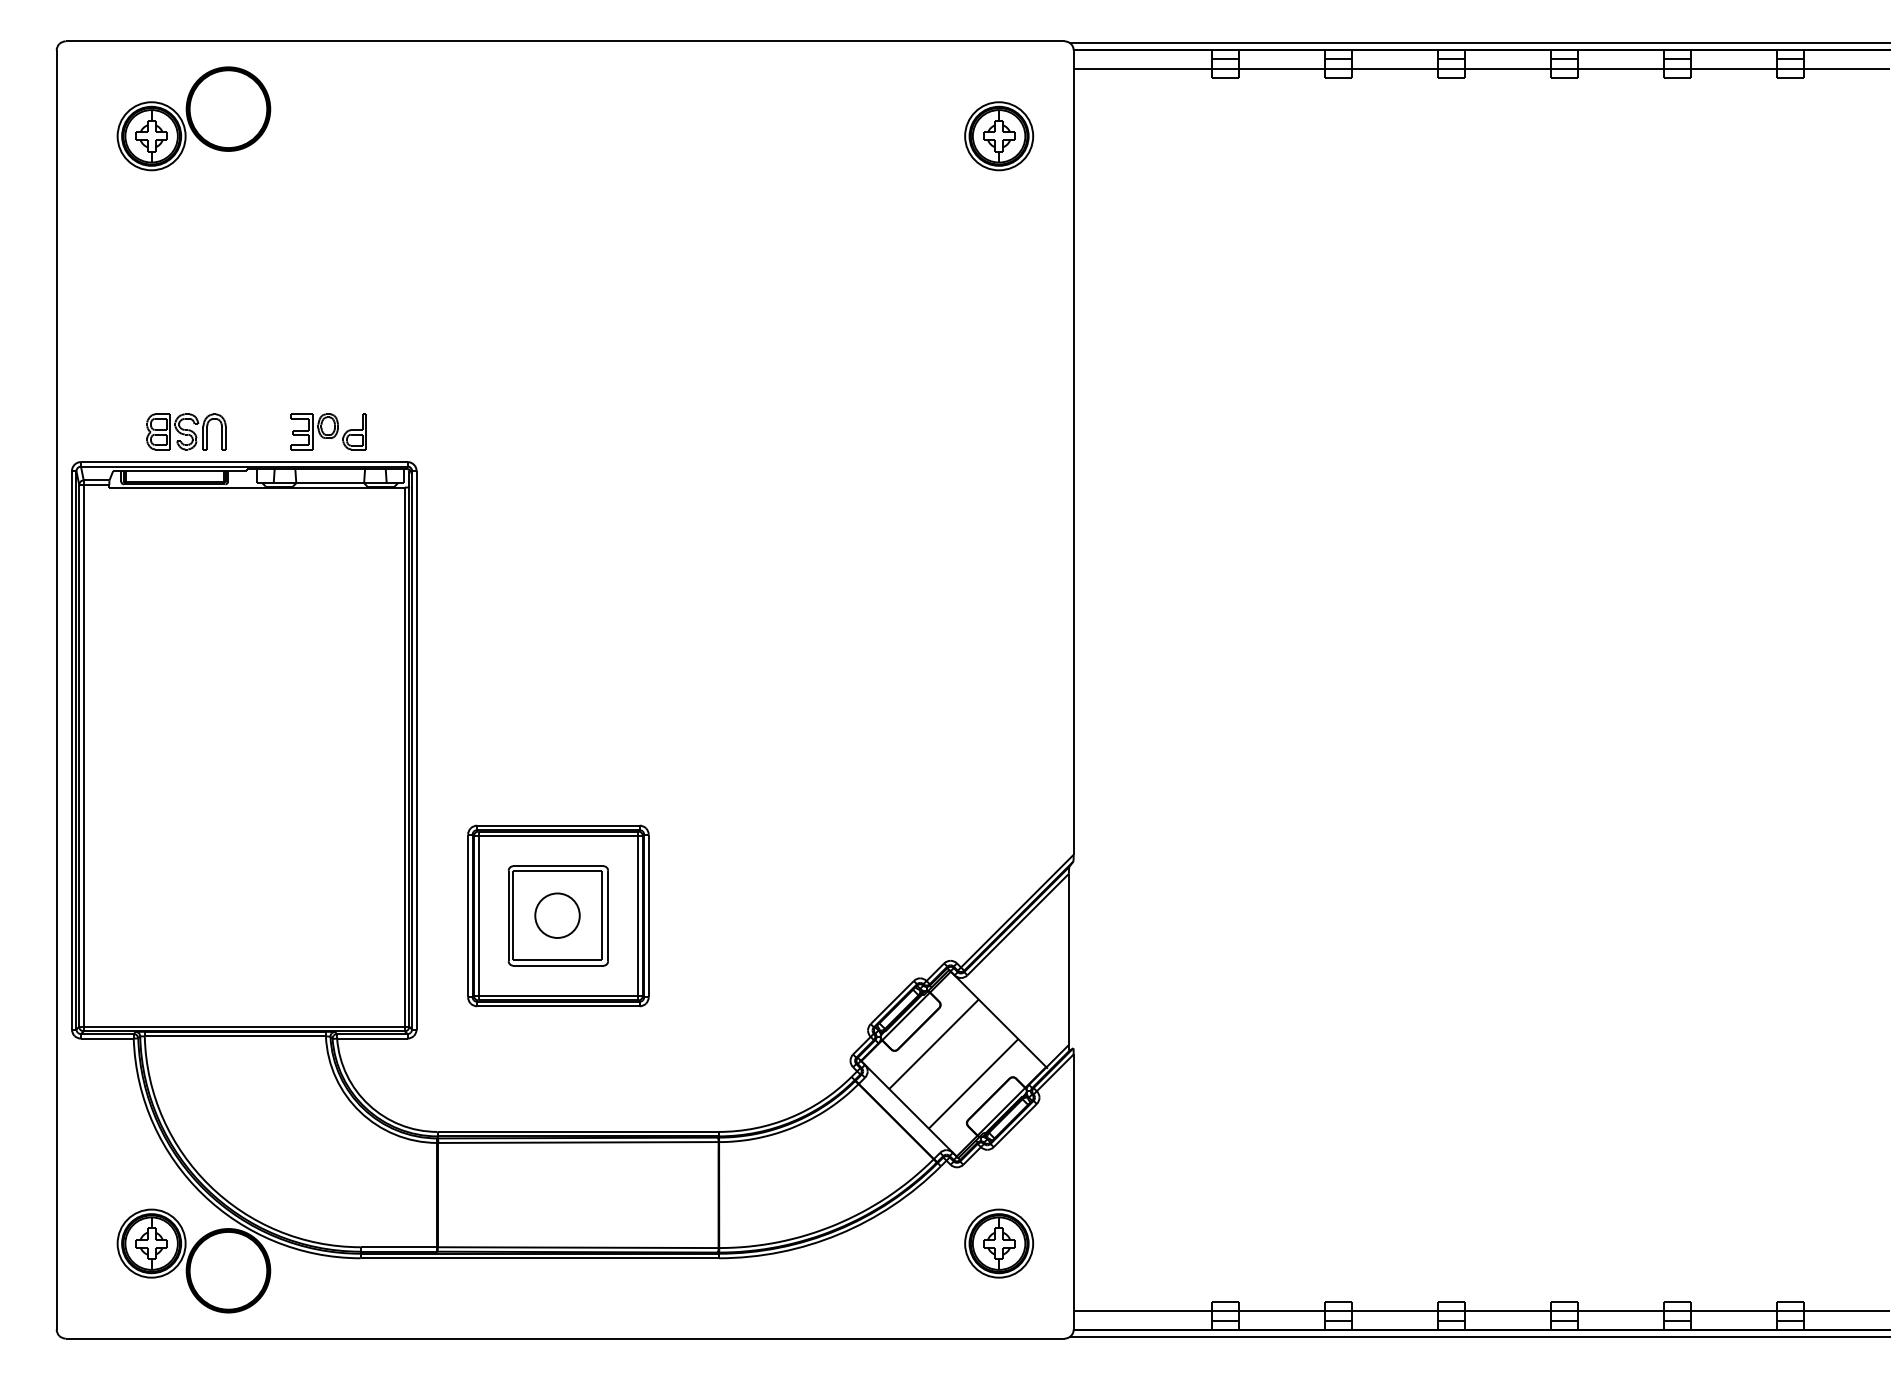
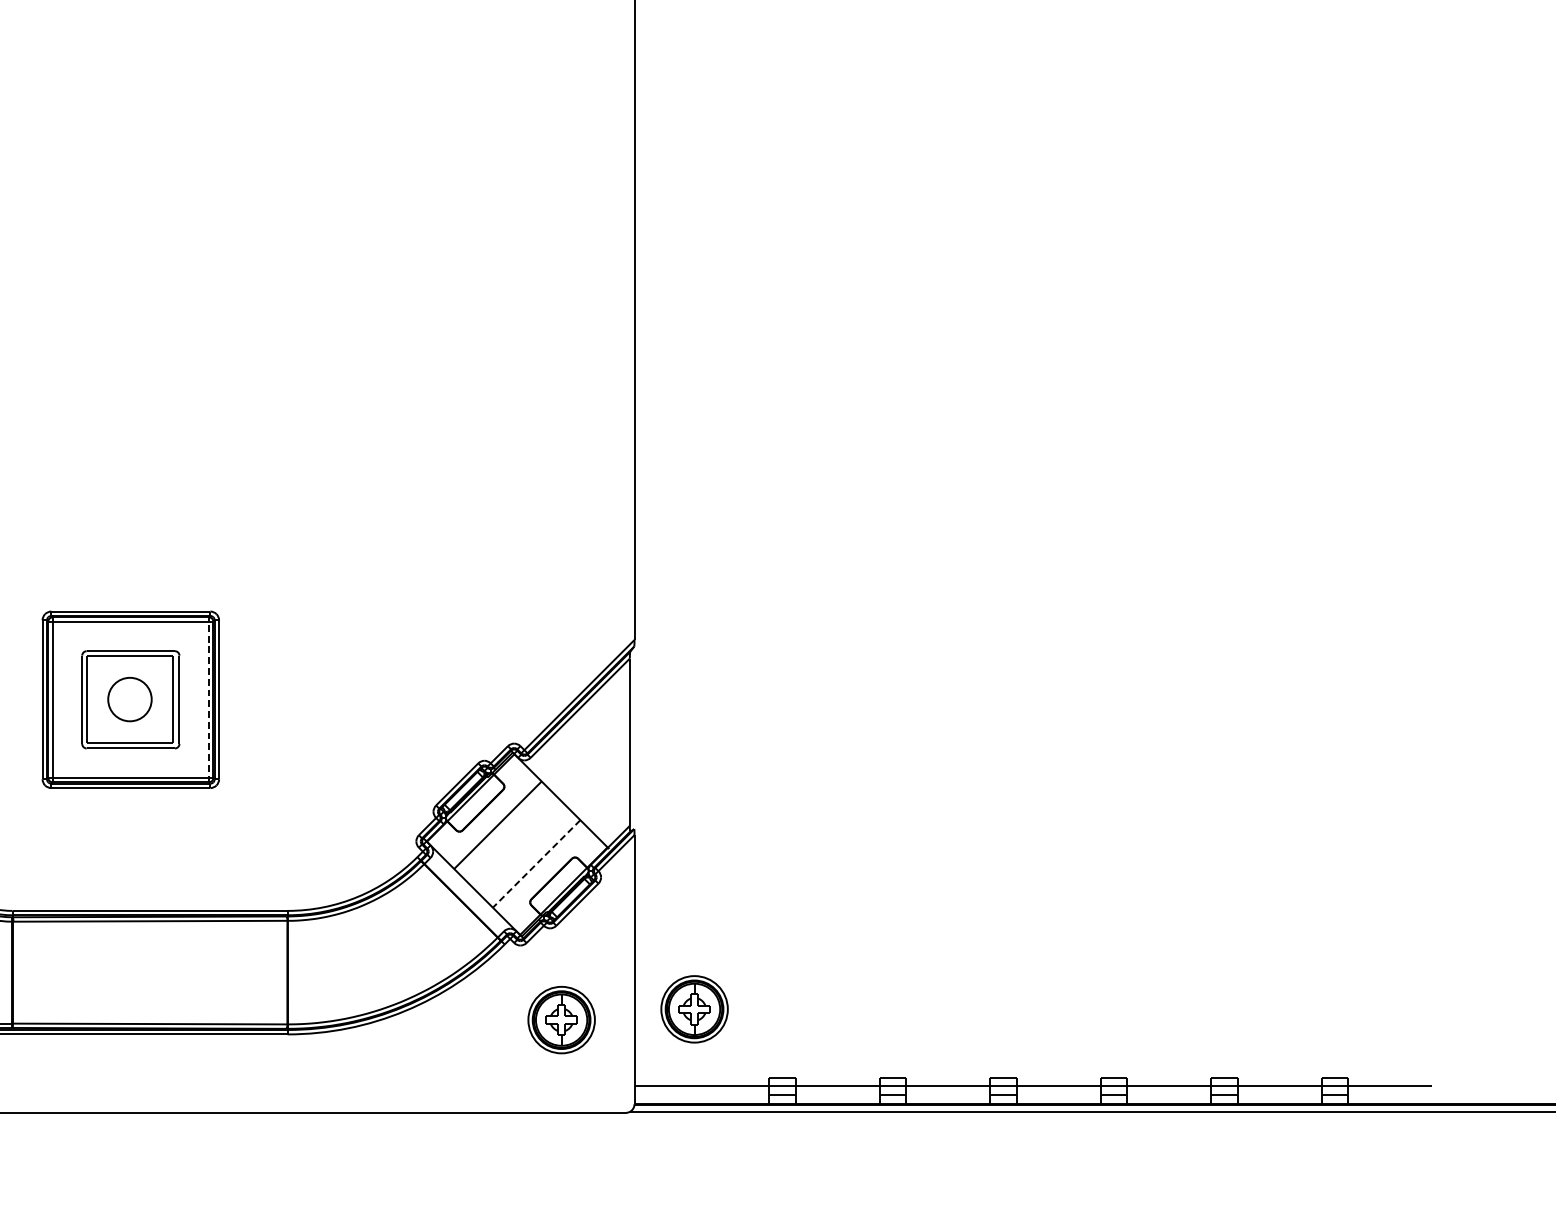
line: (638, 915) -> (209, 699), solid -> dashed
line: (973, 1084) -> (536, 864), solid -> dashed
part: (1135, 1232) -> (694, 1009), added

